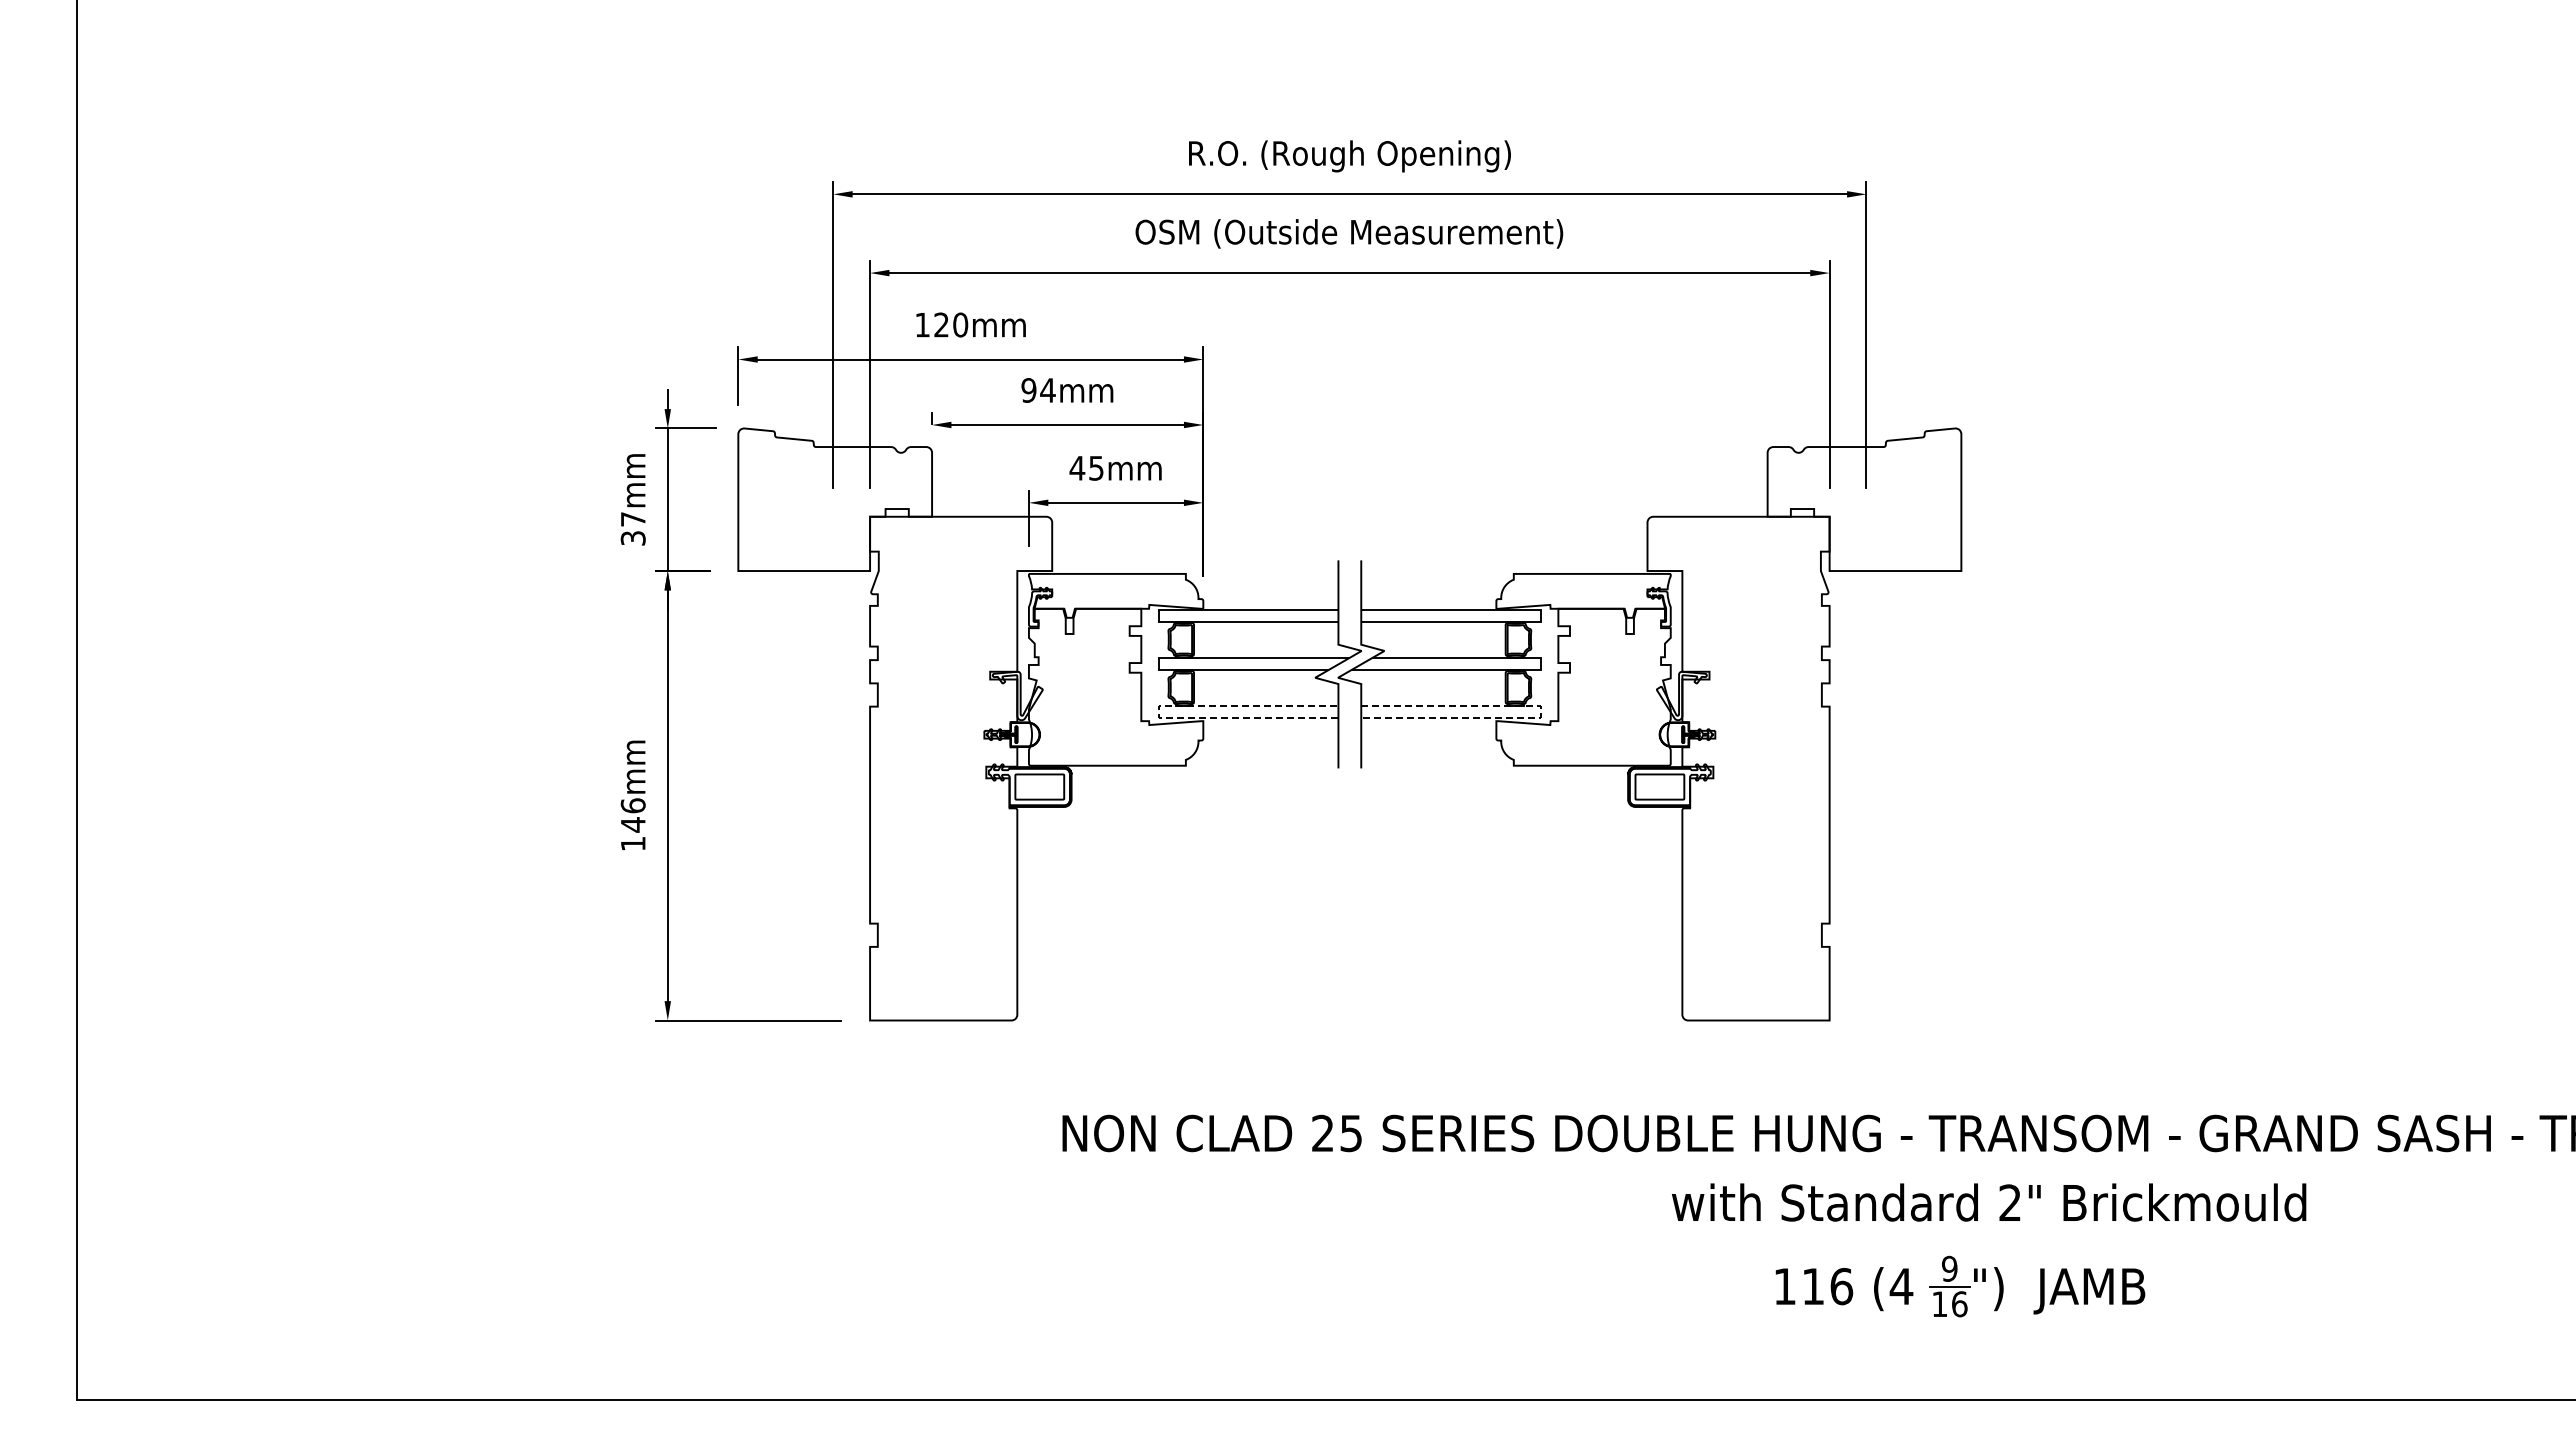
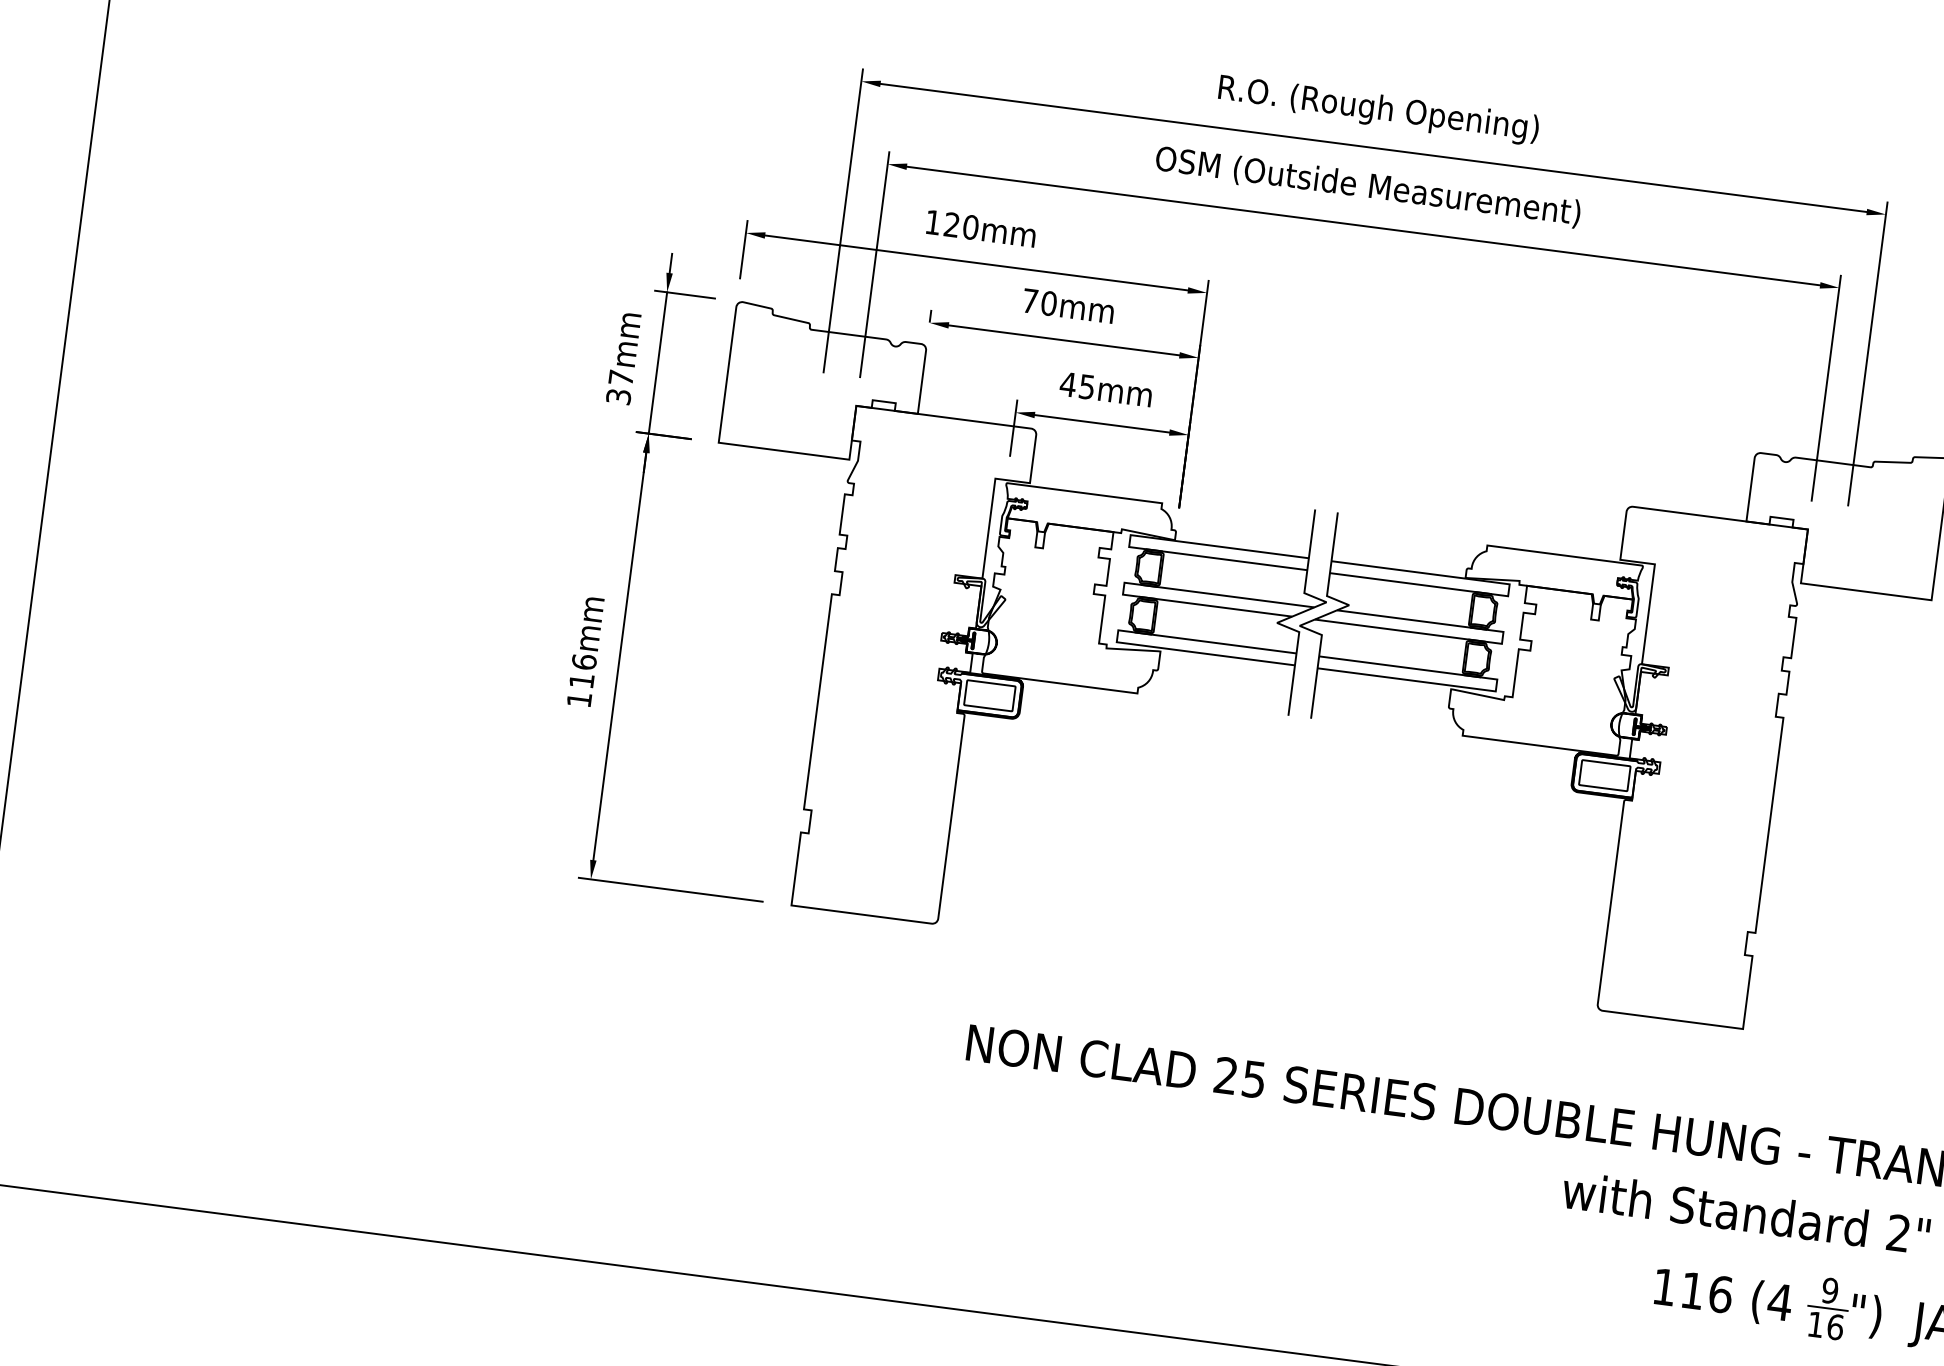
text: (1038, 390) -> (1039, 302), 94mm -> 70mm
line: (1158, 711) -> (1117, 636), dashed -> solid
line: (1540, 712) -> (1496, 686), dashed -> solid
text: (633, 824) -> (582, 680), 146mm -> 116mm

